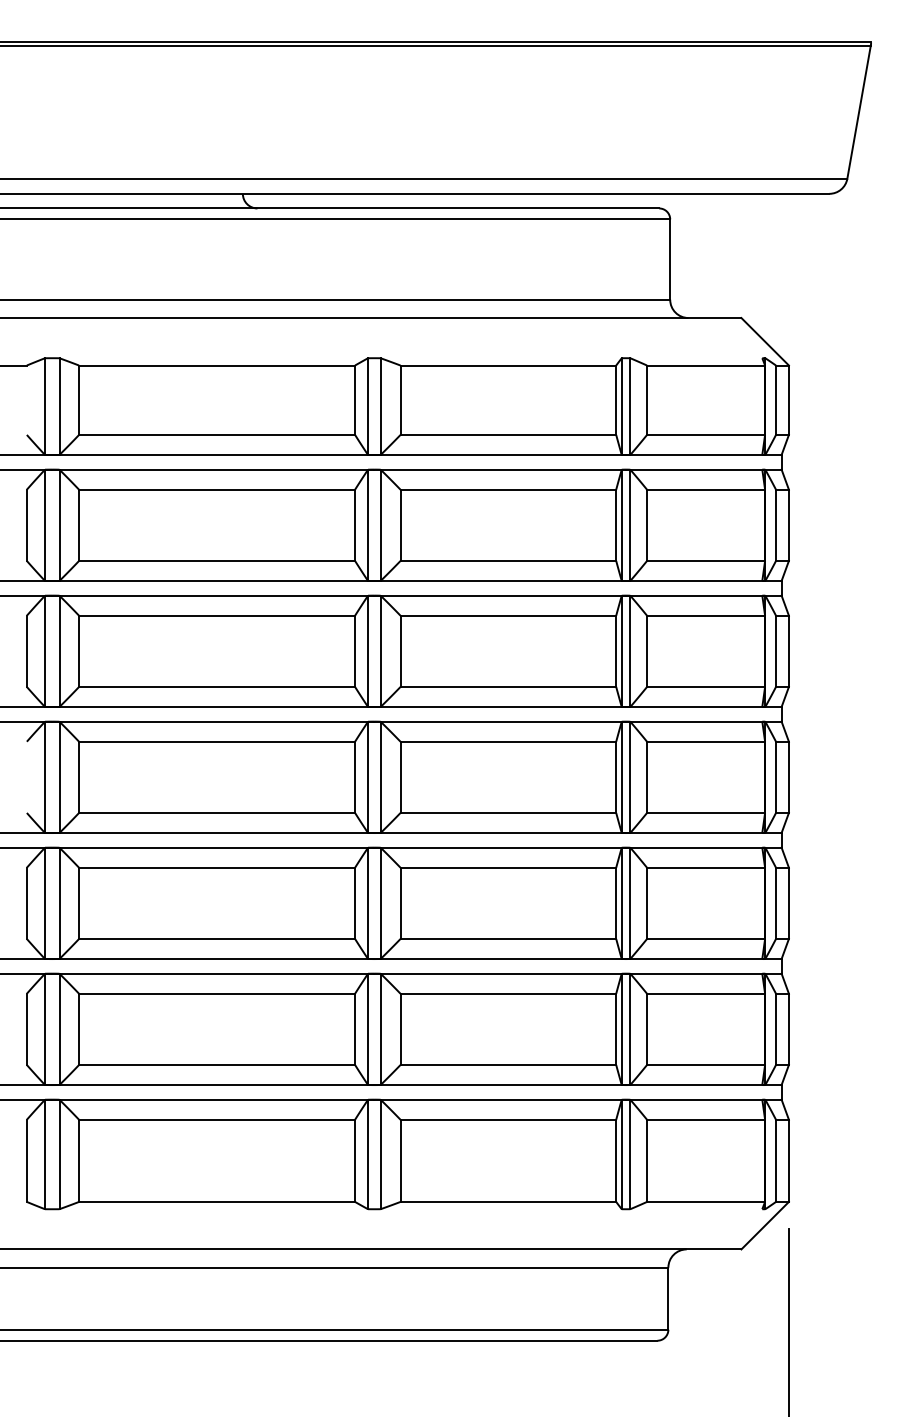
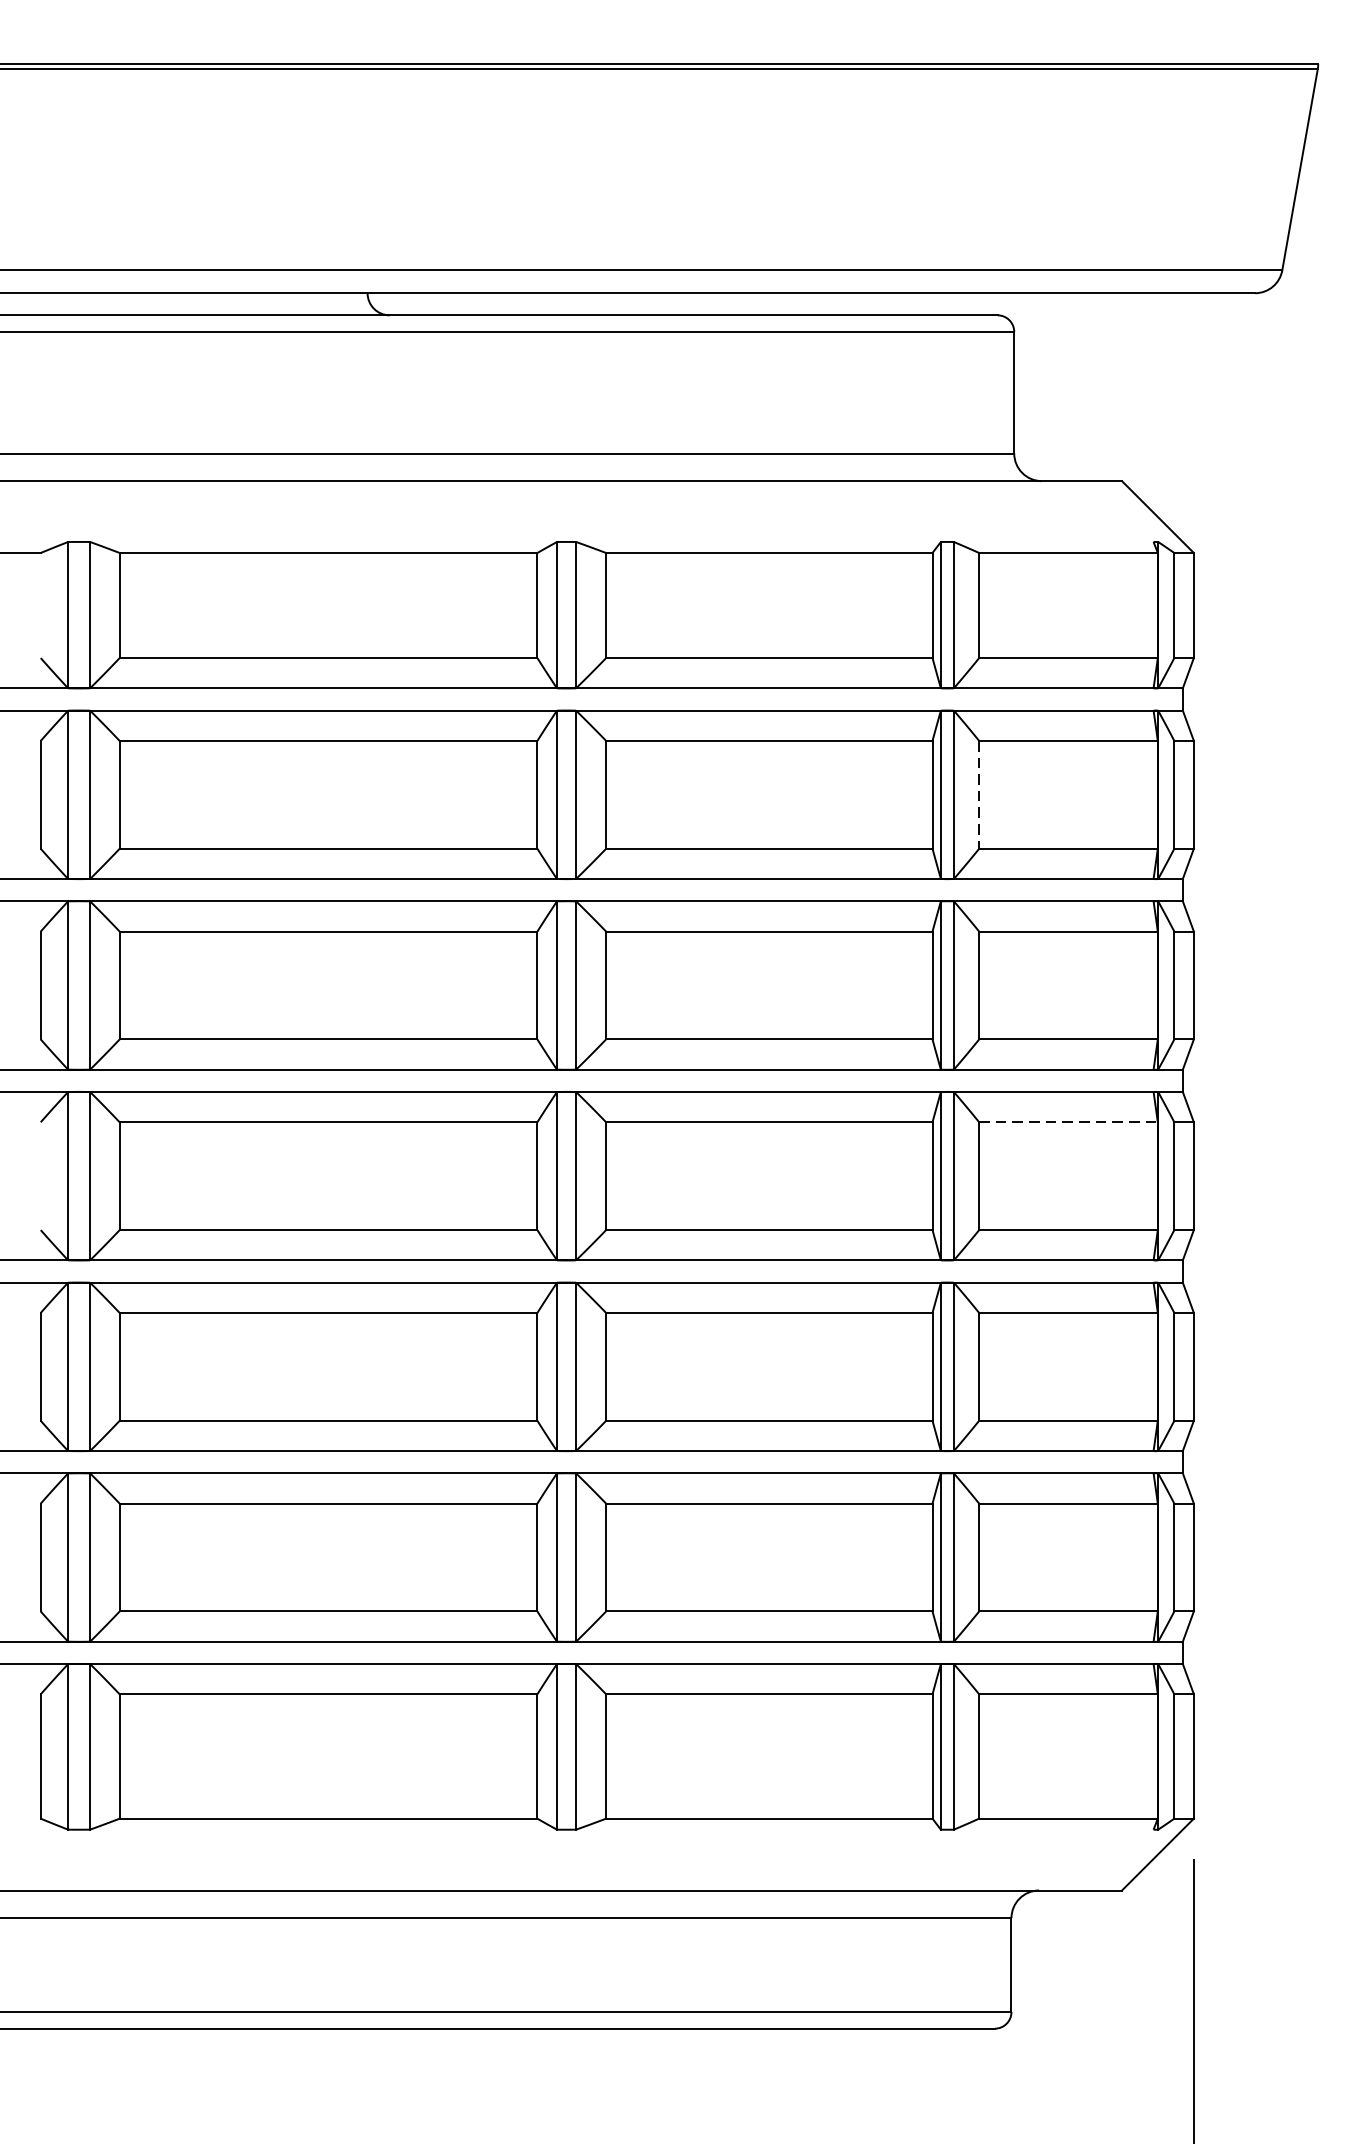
line: (647, 525) -> (979, 795), solid -> dashed
line: (706, 741) -> (1069, 1121), solid -> dashed

